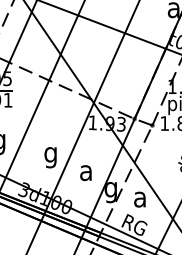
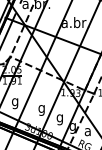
text: (85, 175) -> (59, 119), a -> g

